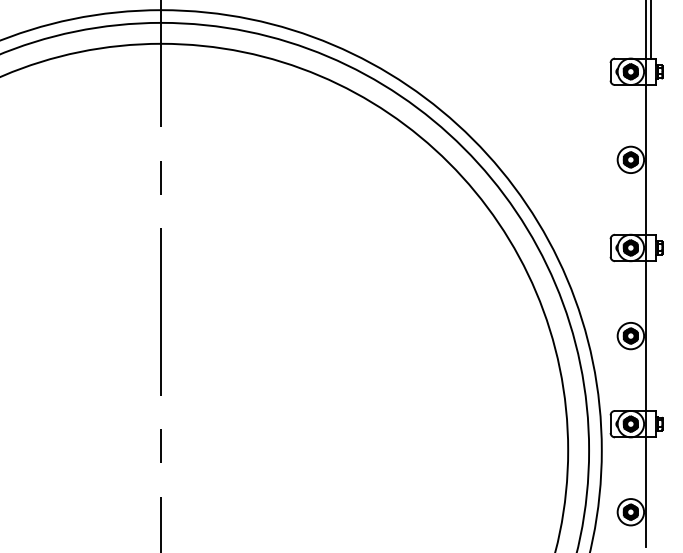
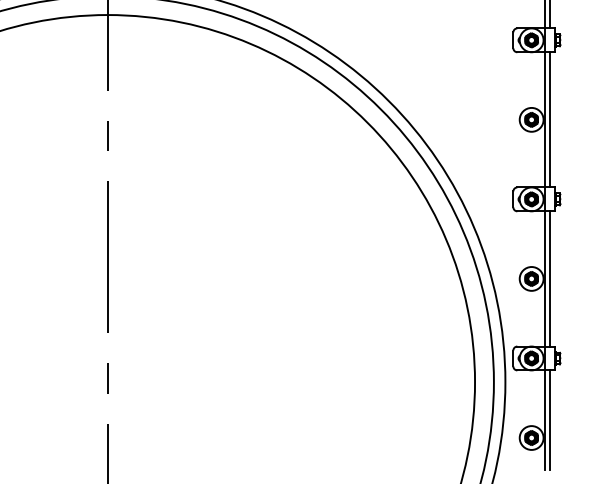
line: (651, 159) -> (550, 119), added
line: (651, 335) -> (550, 278), added
line: (651, 492) -> (550, 420), added

